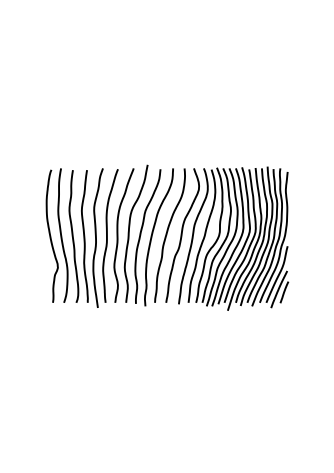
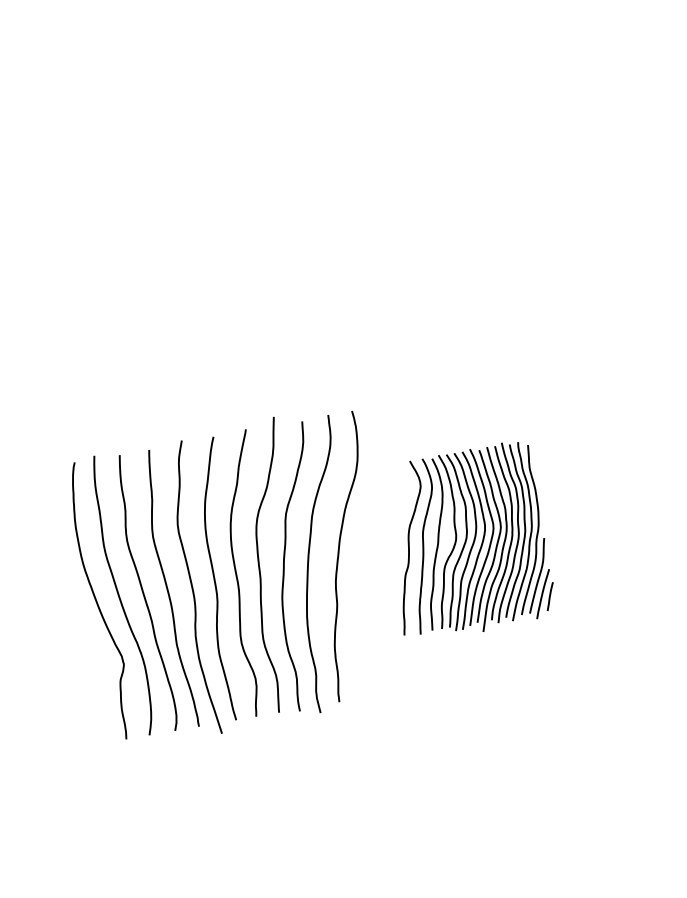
part: (227, 238) -> (467, 541), size x0.6

